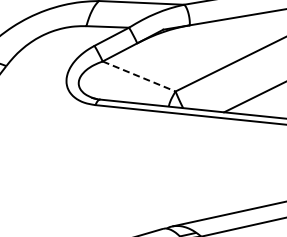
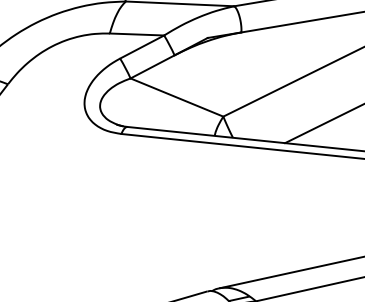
line: (139, 76) -> (177, 97), dashed -> solid

